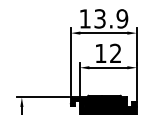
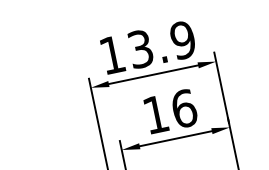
text: (115, 53) -> (183, 108), 12 -> 16

